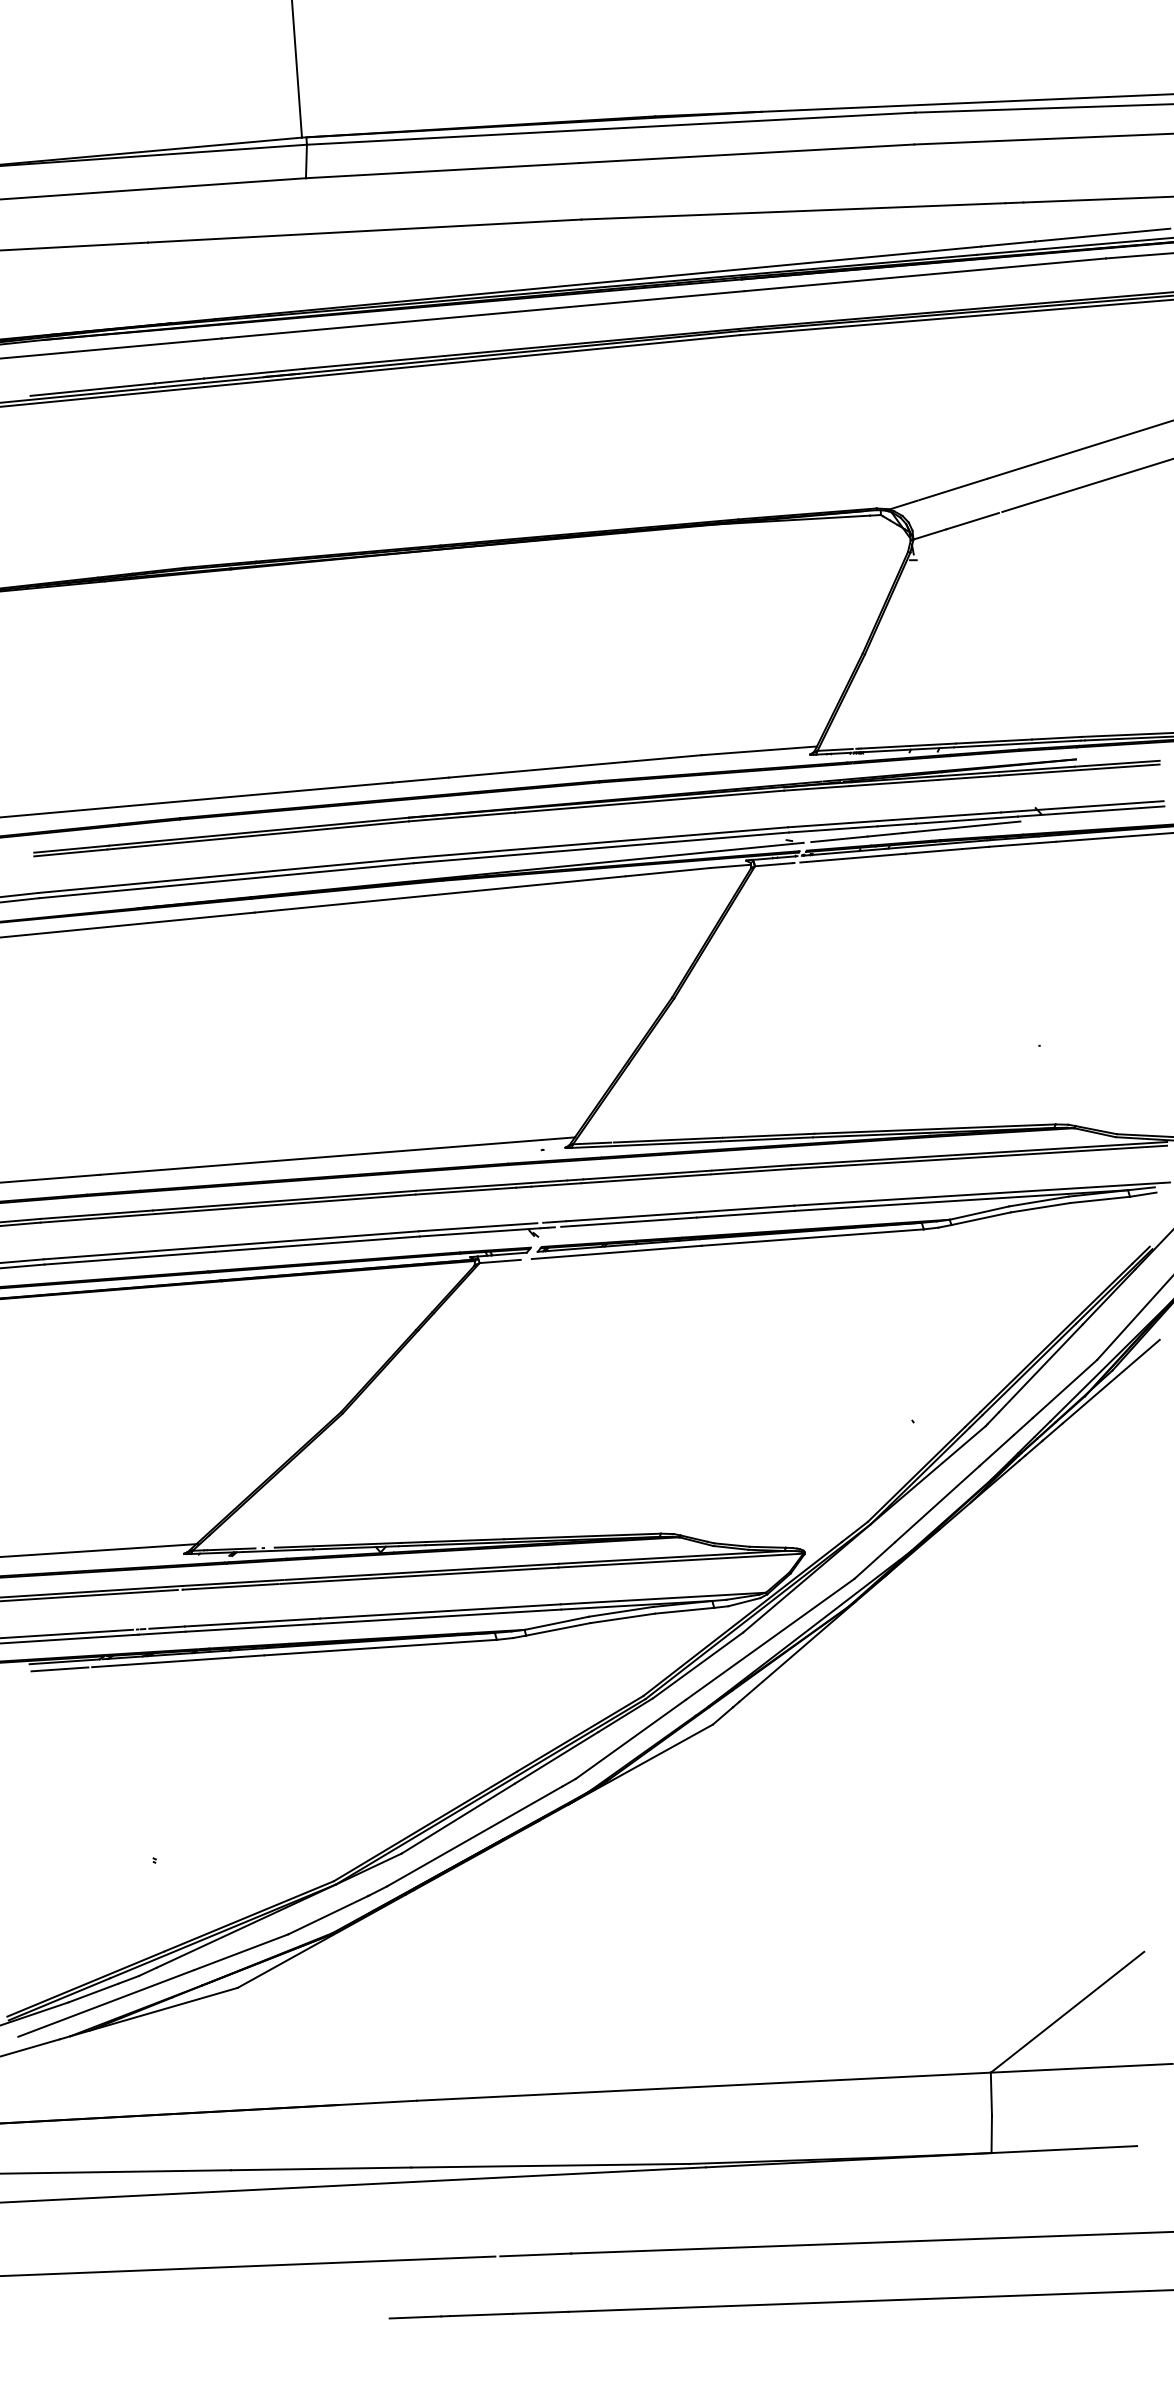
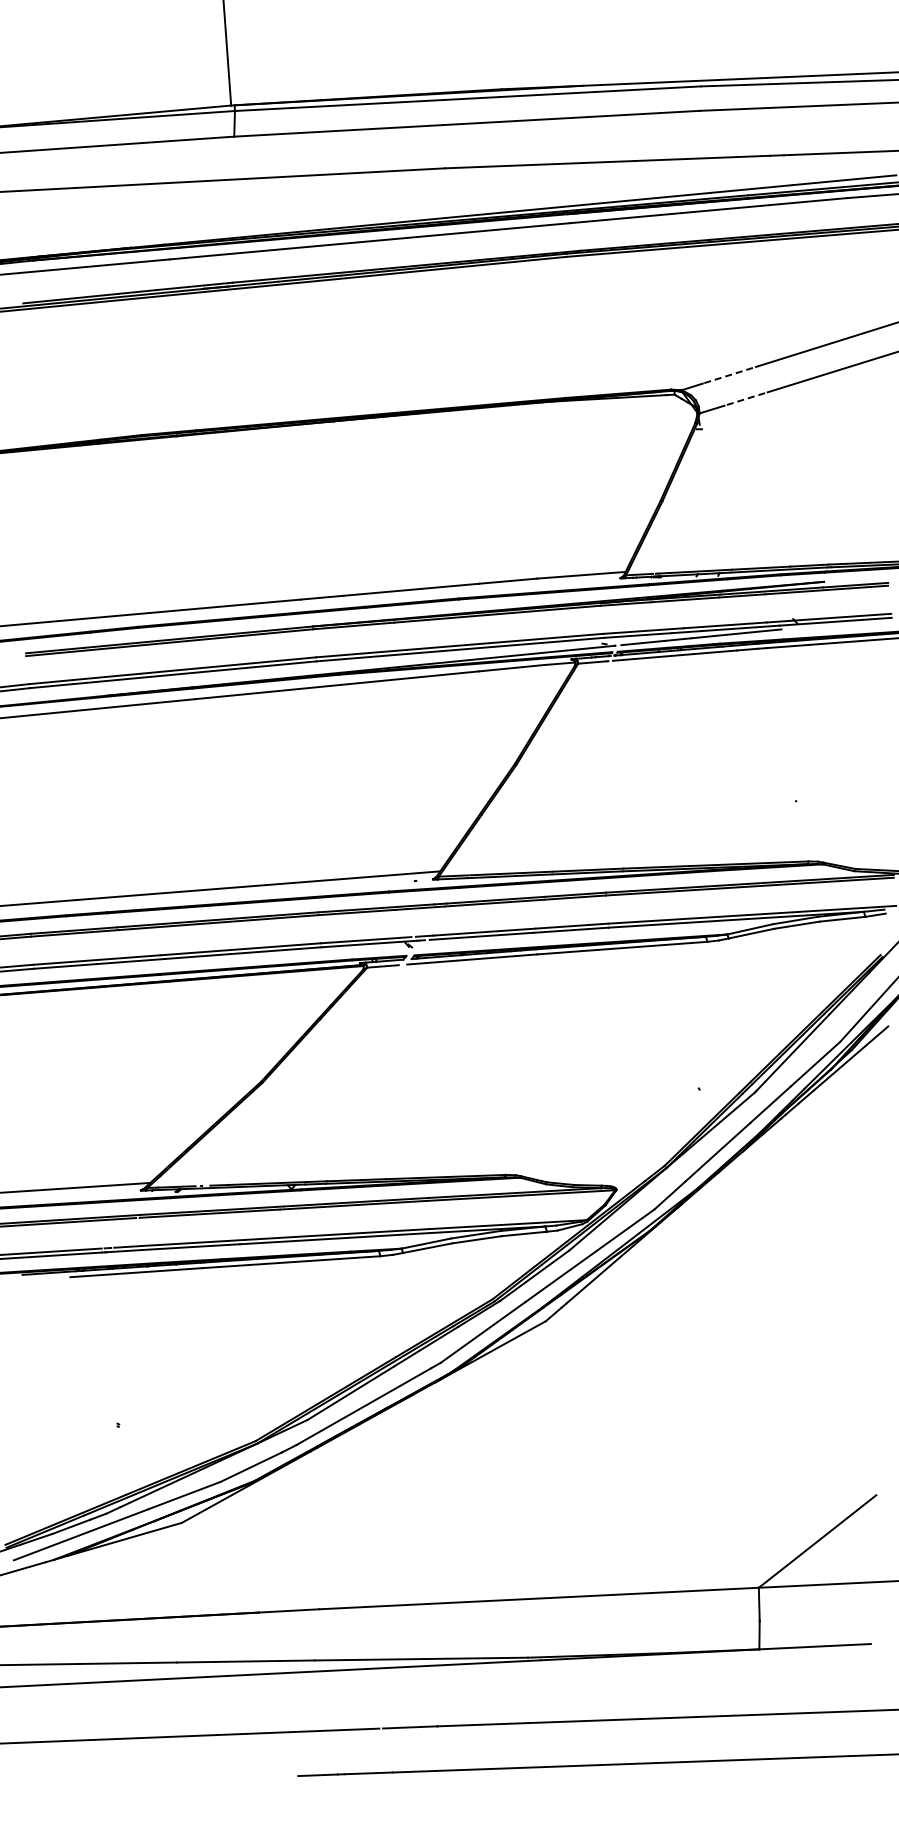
line: (953, 488) -> (730, 374), solid -> dashed
line: (972, 521) -> (744, 399), solid -> dashed
line: (59, 1668) -> (45, 1278), removed

